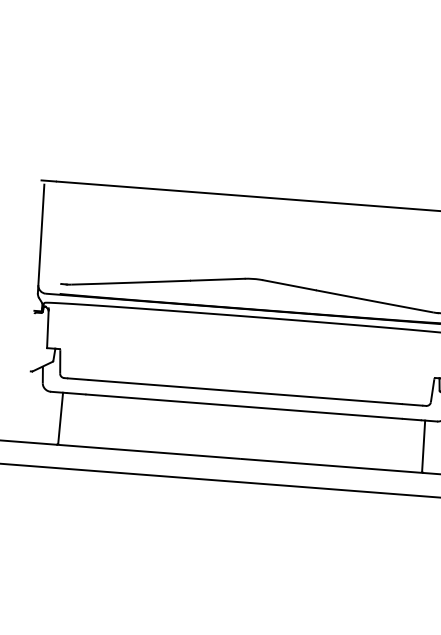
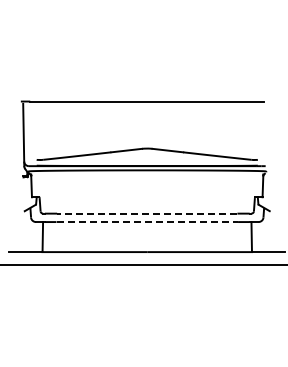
line: (243, 391) -> (146, 213), solid -> dashed
line: (244, 407) -> (147, 222), solid -> dashed

